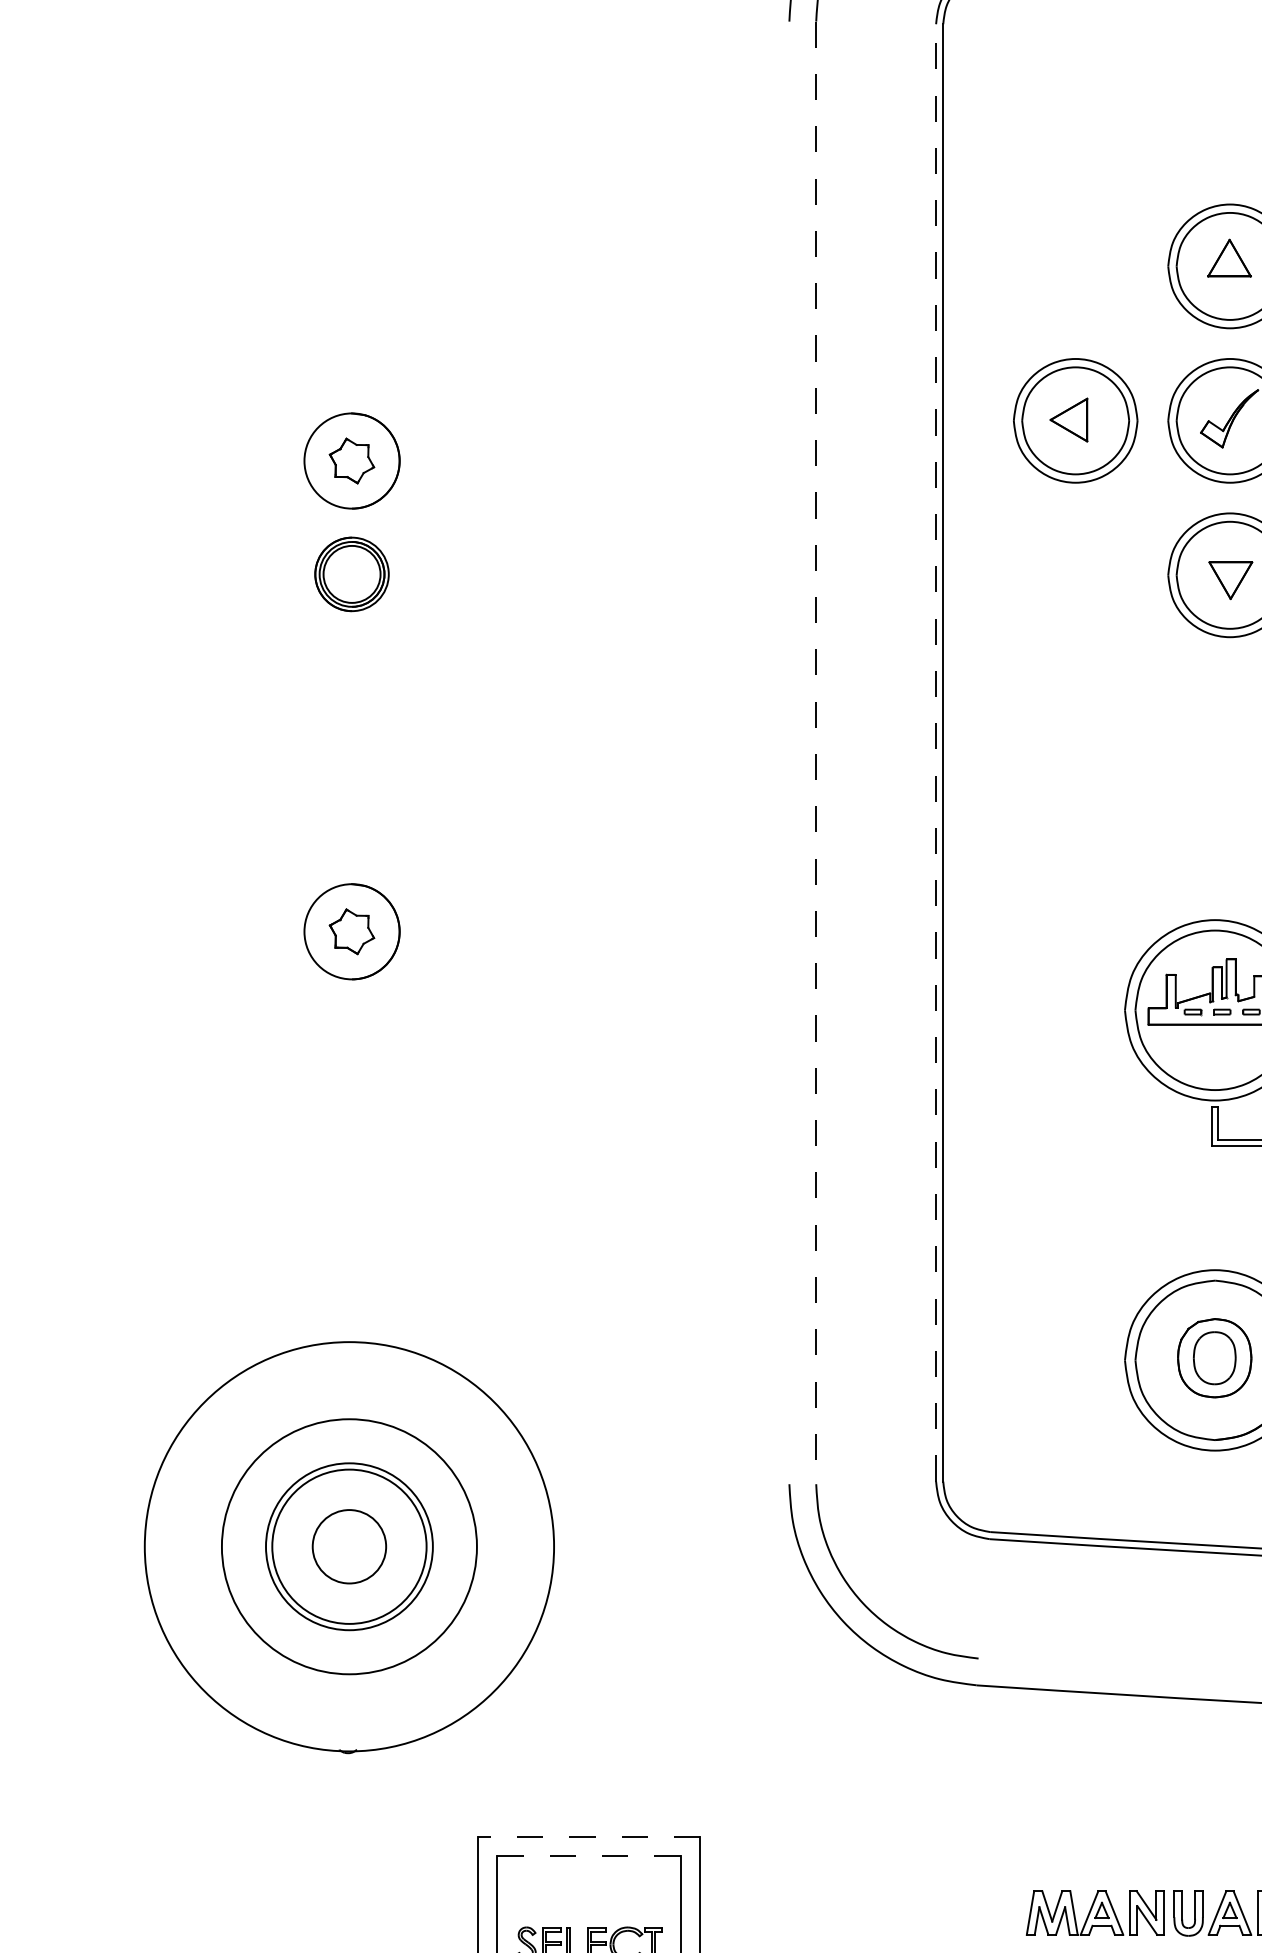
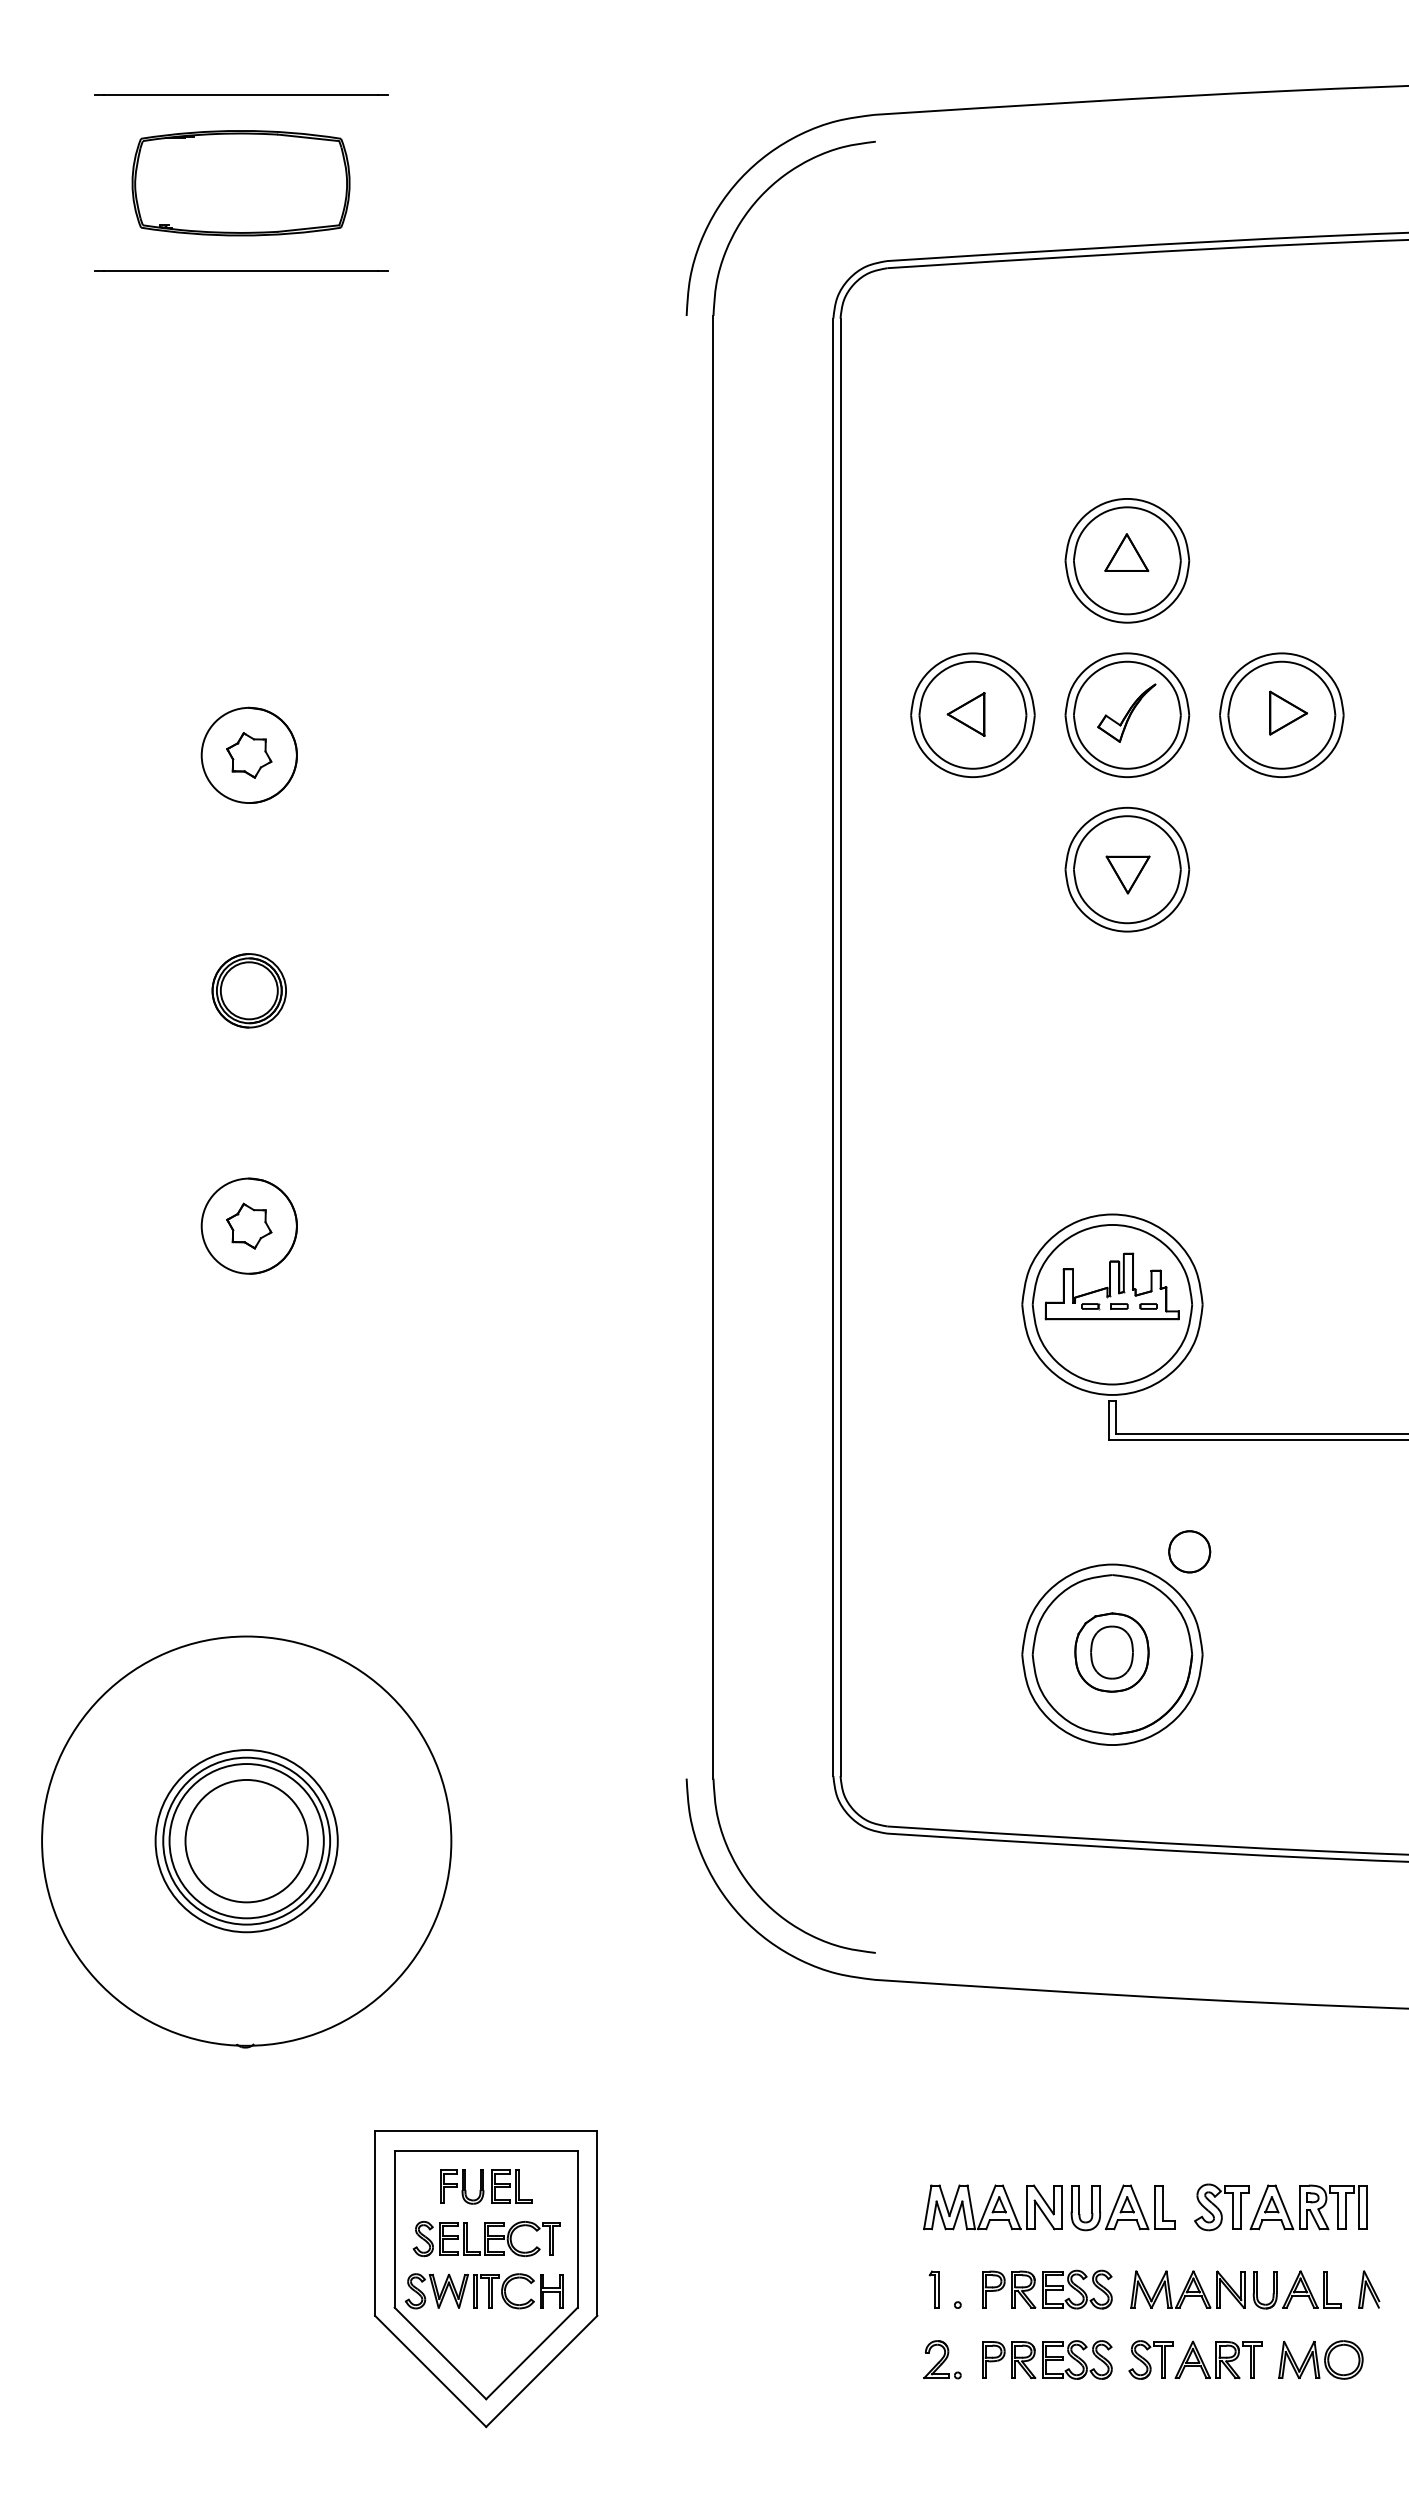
part: (351, 574) -> (248, 990), moved
line: (816, 753) -> (713, 1047), dashed -> solid
line: (936, 753) -> (833, 1047), dashed -> solid
circle: (349, 1546) -> (246, 1840), size x1.67
circle: (349, 1547) -> (246, 1841), size x0.71
line: (588, 1837) -> (485, 2131), dashed -> solid
line: (589, 1856) -> (486, 2150), dashed -> solid
part: (589, 1892) -> (486, 2186), added

